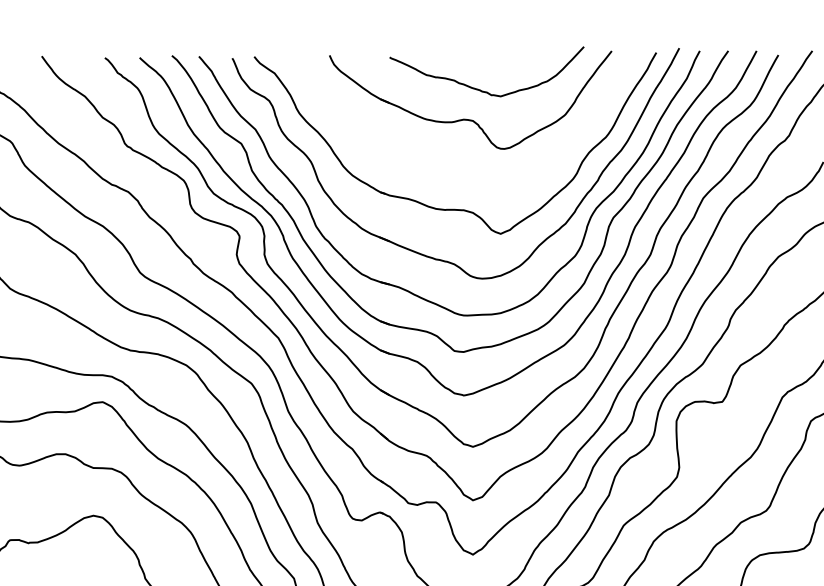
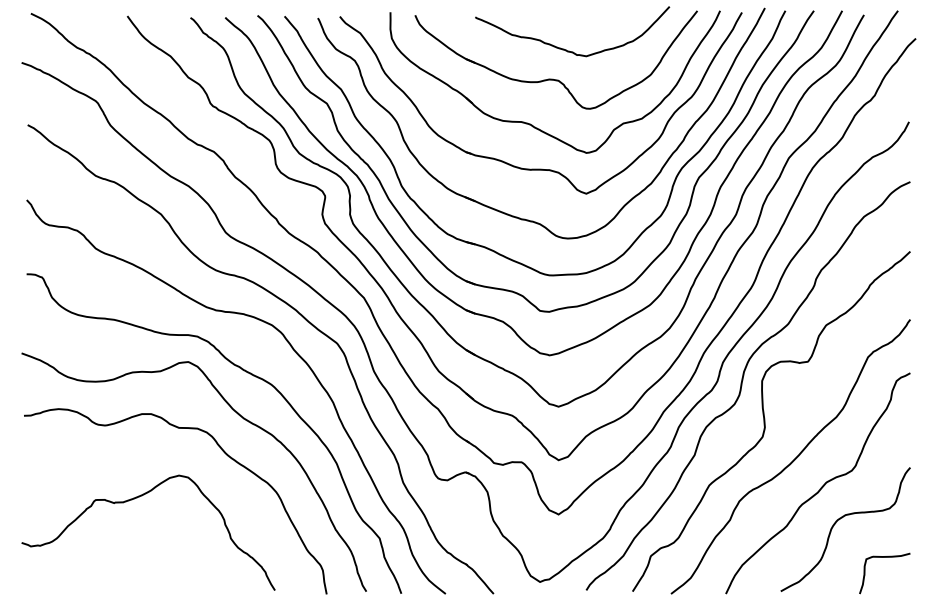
part: (446, 164) -> (532, 124), added

